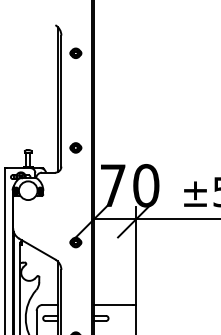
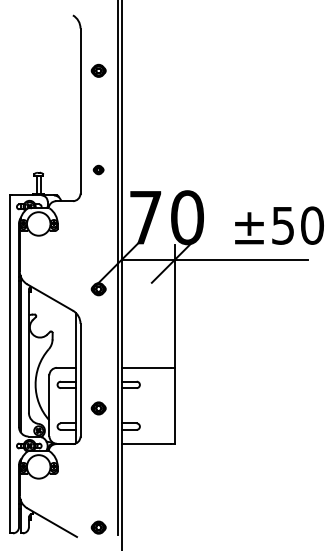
part: (75, 53) -> (98, 70), moved
line: (57, 99) -> (75, 108), removed
part: (75, 147) -> (98, 169), size x0.7

